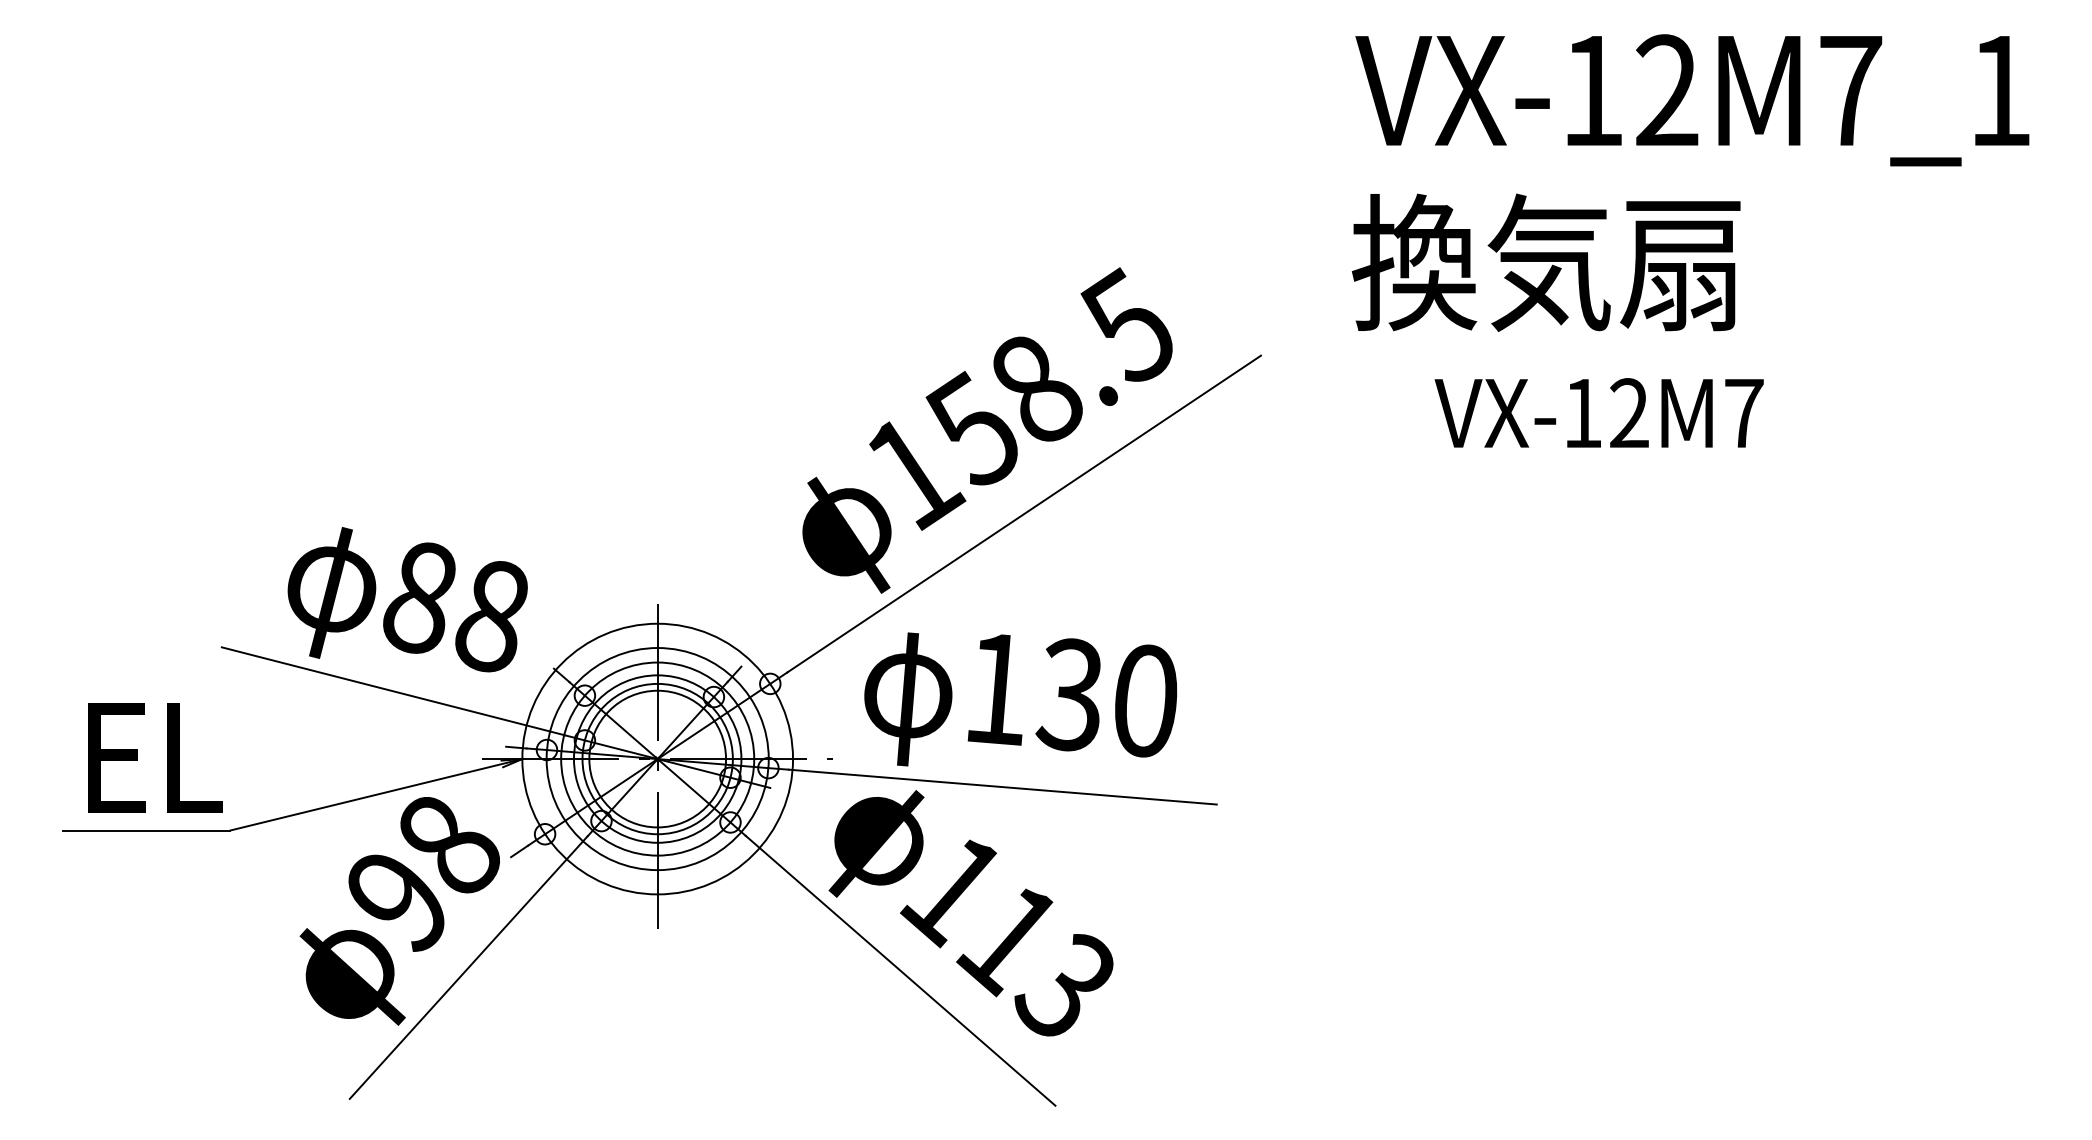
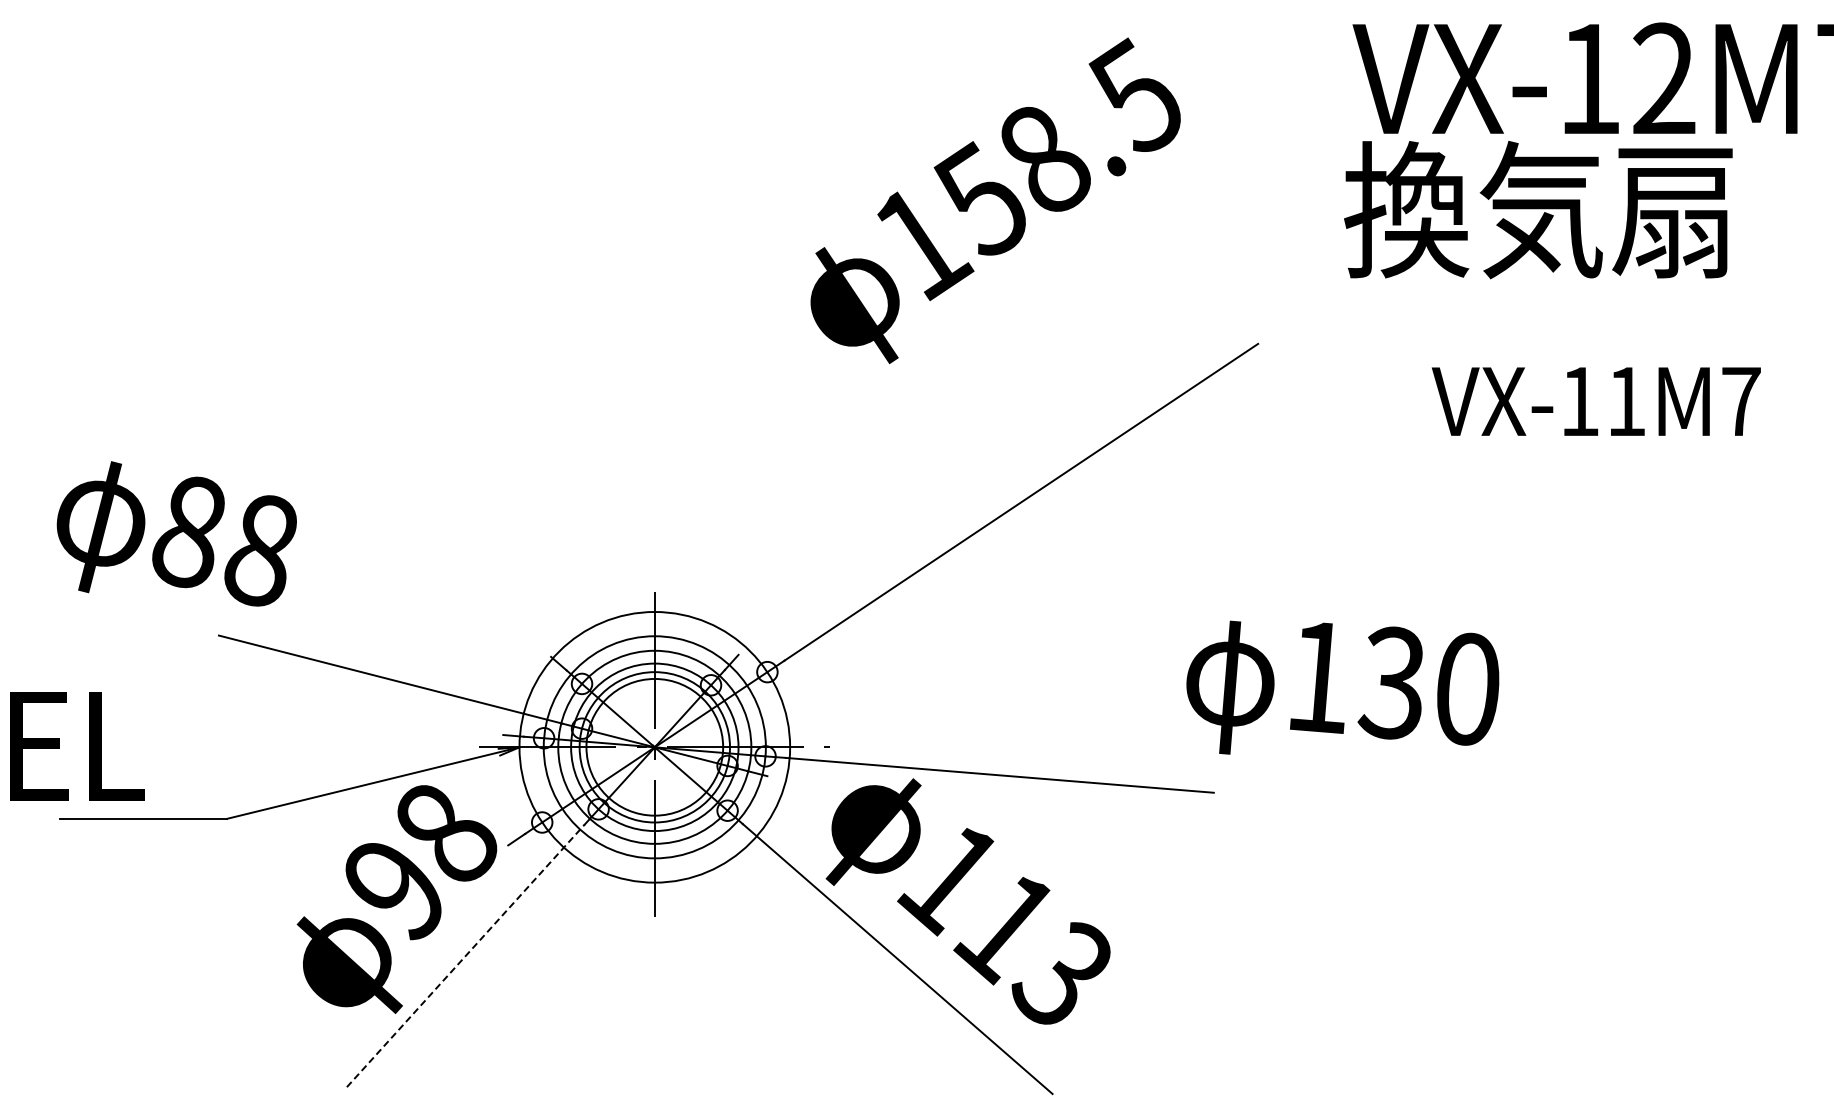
text: (1545, 262) -> (1537, 209), moved
text: (1629, 412) -> (1626, 400), VX-12M7 -> VX-11M7
text: (987, 430) -> (995, 200), moved
text: (407, 599) -> (176, 533), moved
text: (1020, 699) -> (1342, 687), moved
text: (155, 757) -> (77, 745), moved
line: (469, 967) -> (466, 955), solid -> dashed

